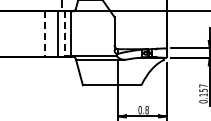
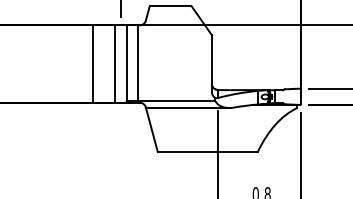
line: (45, 34) -> (93, 64), dashed -> solid
line: (64, 34) -> (126, 64), dashed -> solid

